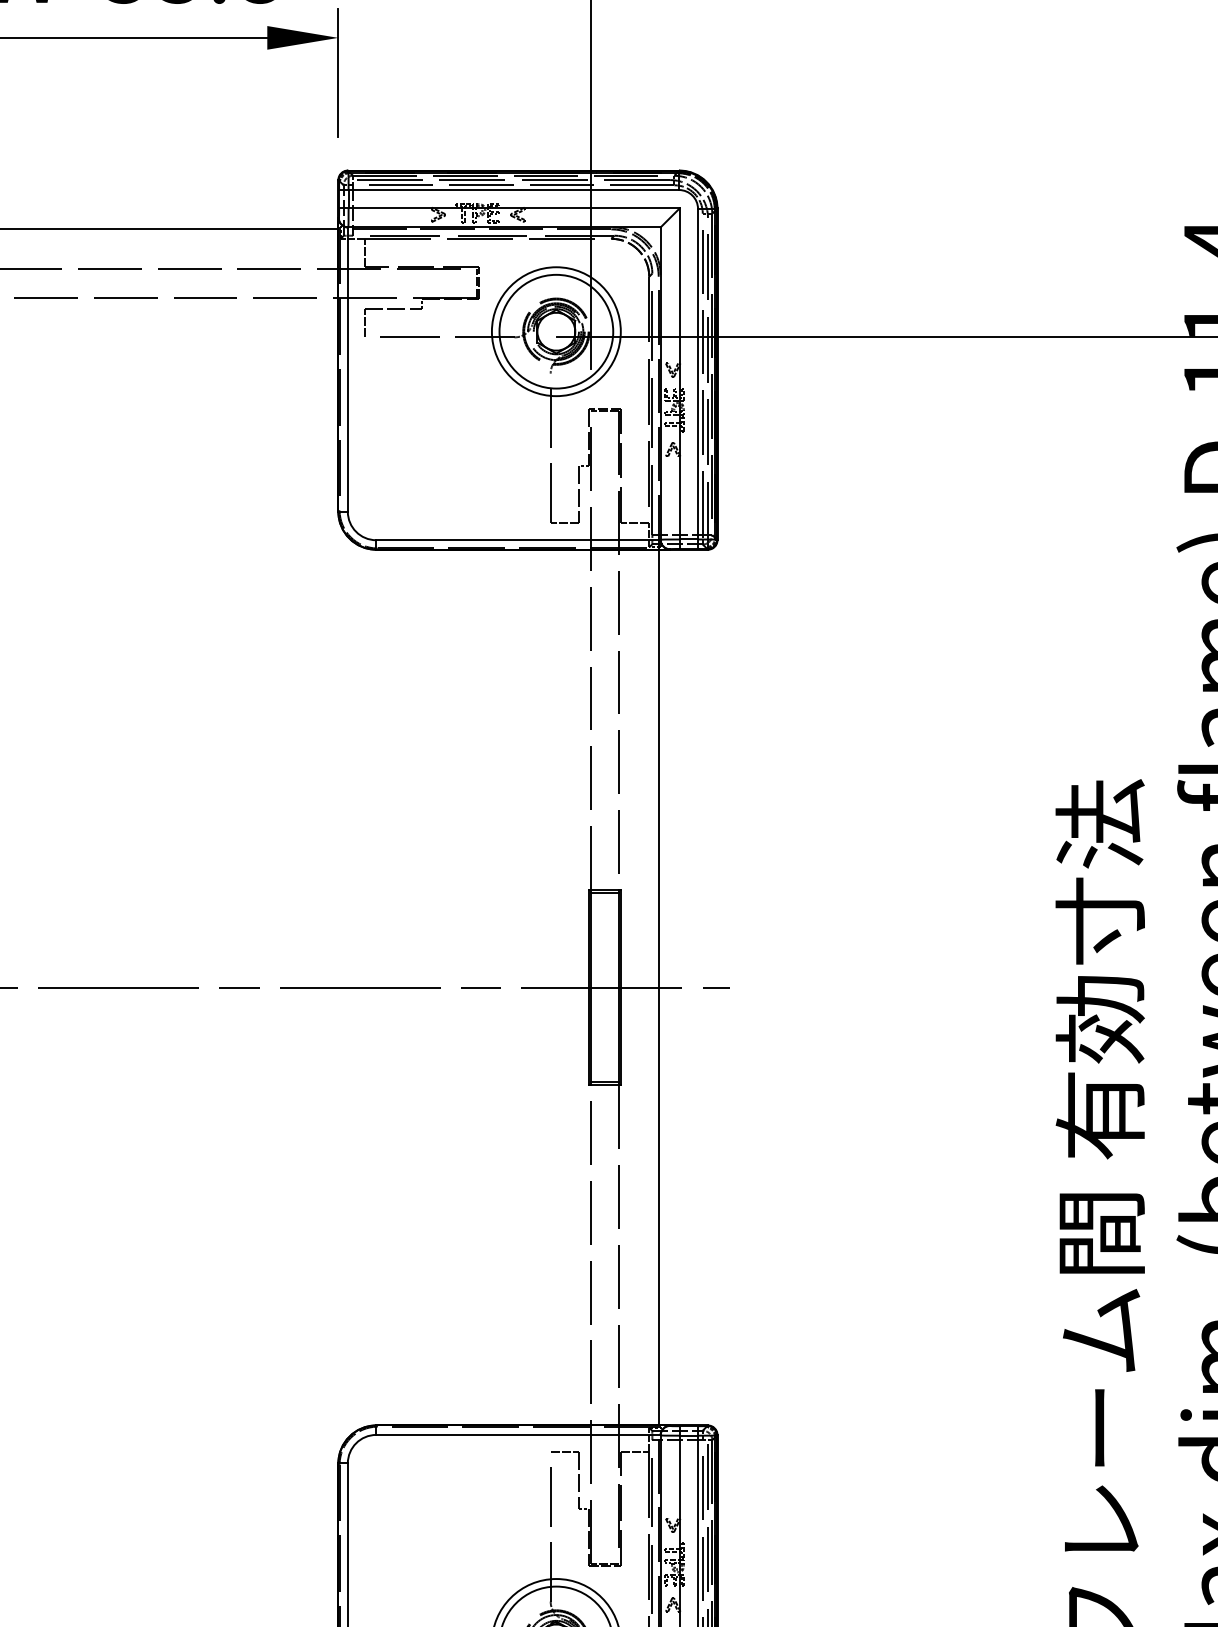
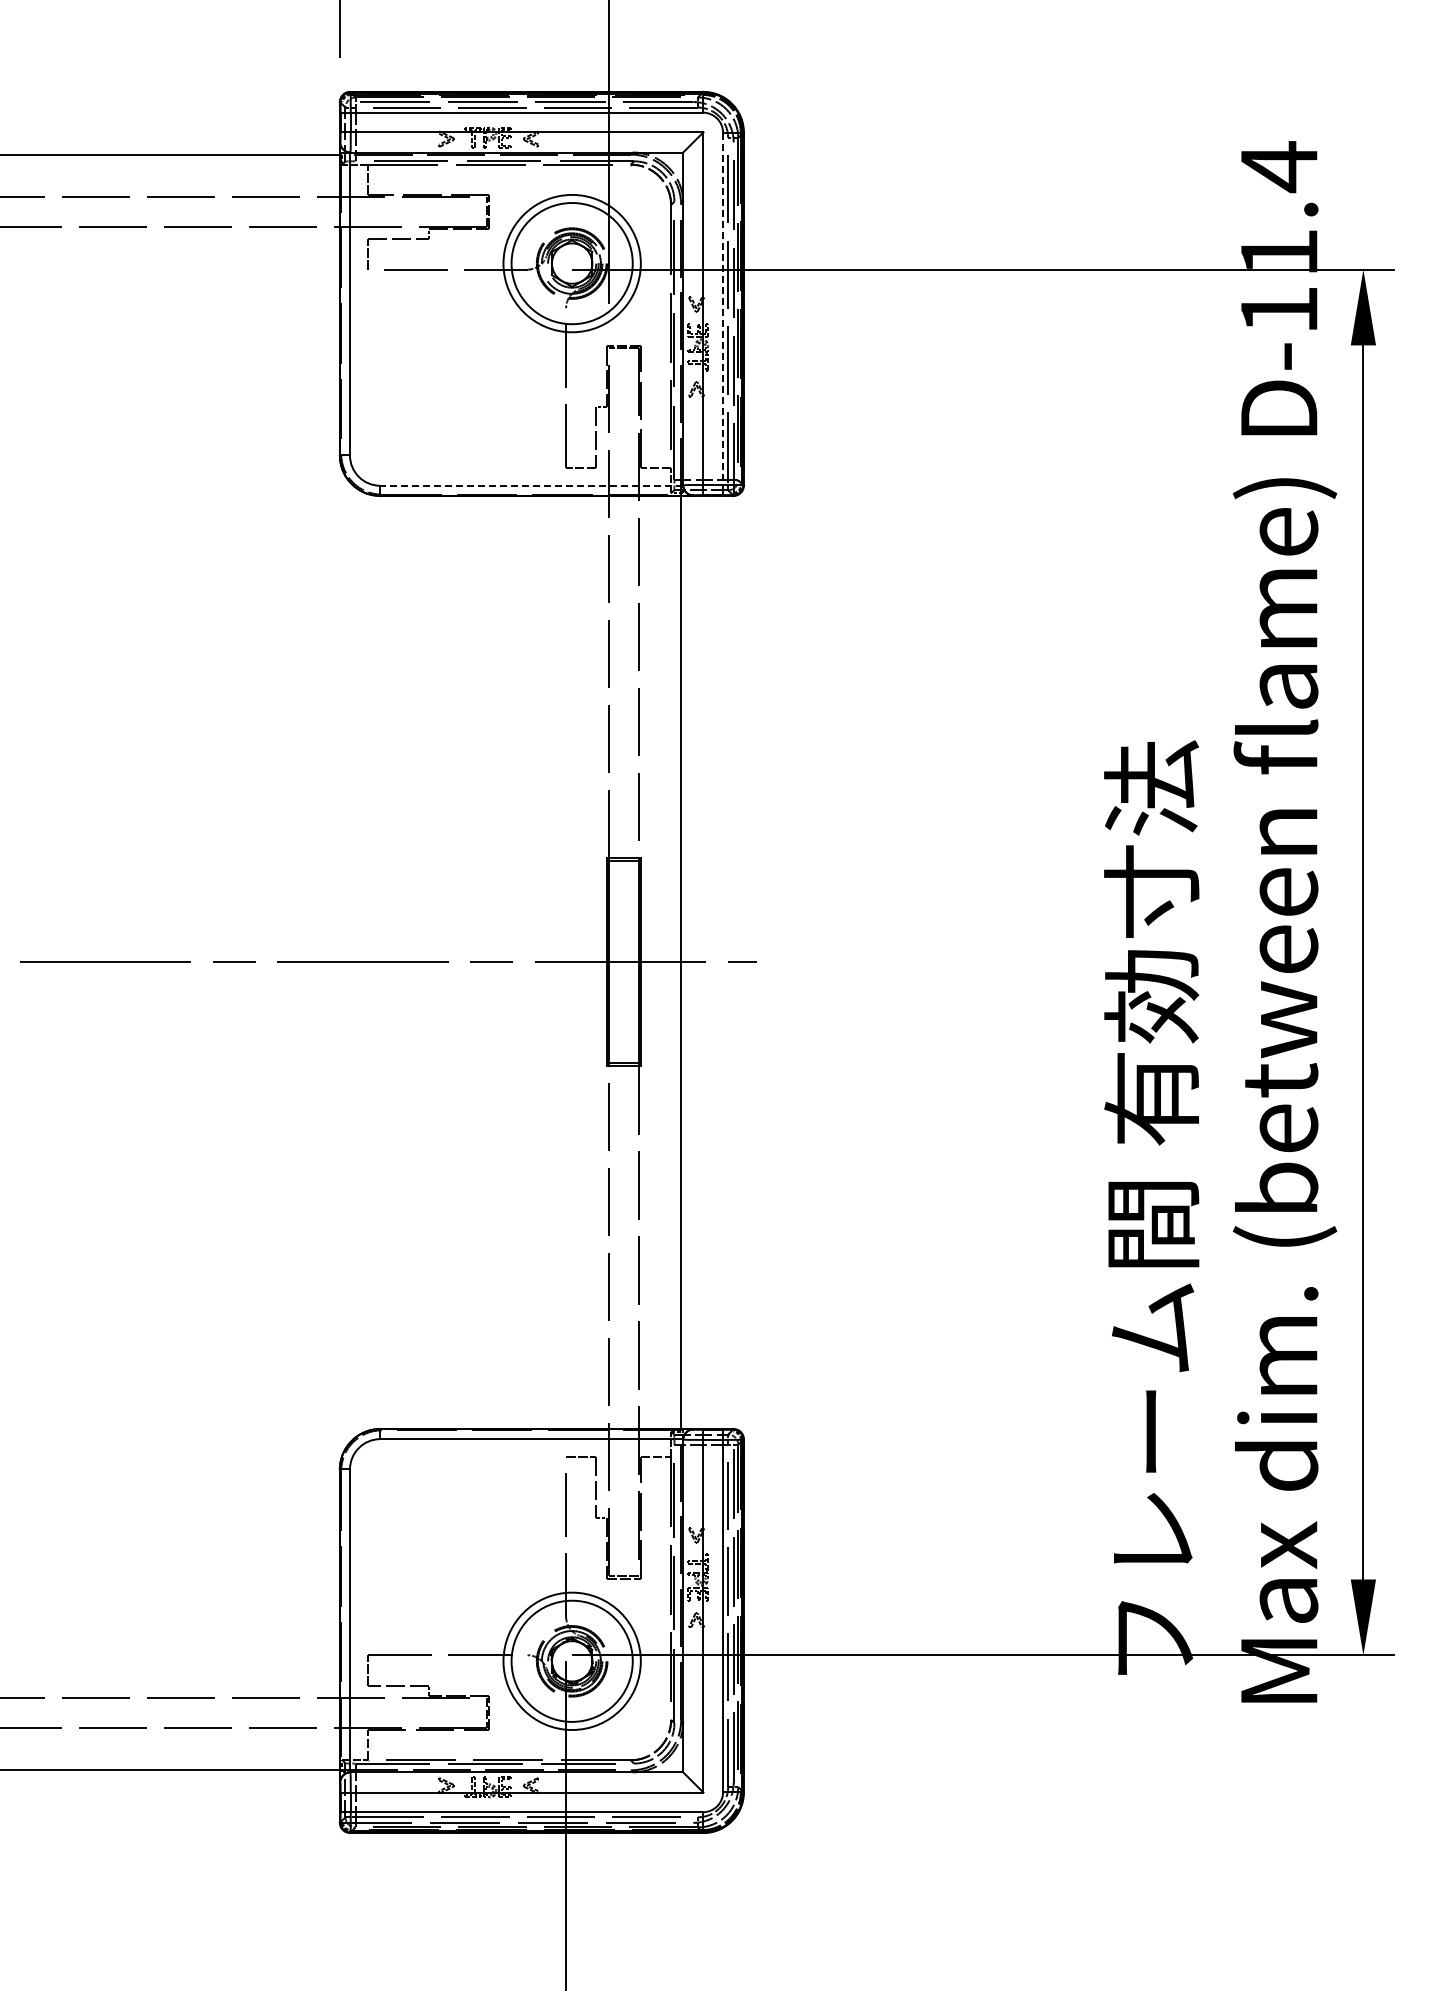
line: (698, 374) -> (723, 309), solid -> dashed
line: (518, 539) -> (531, 485), solid -> dashed

